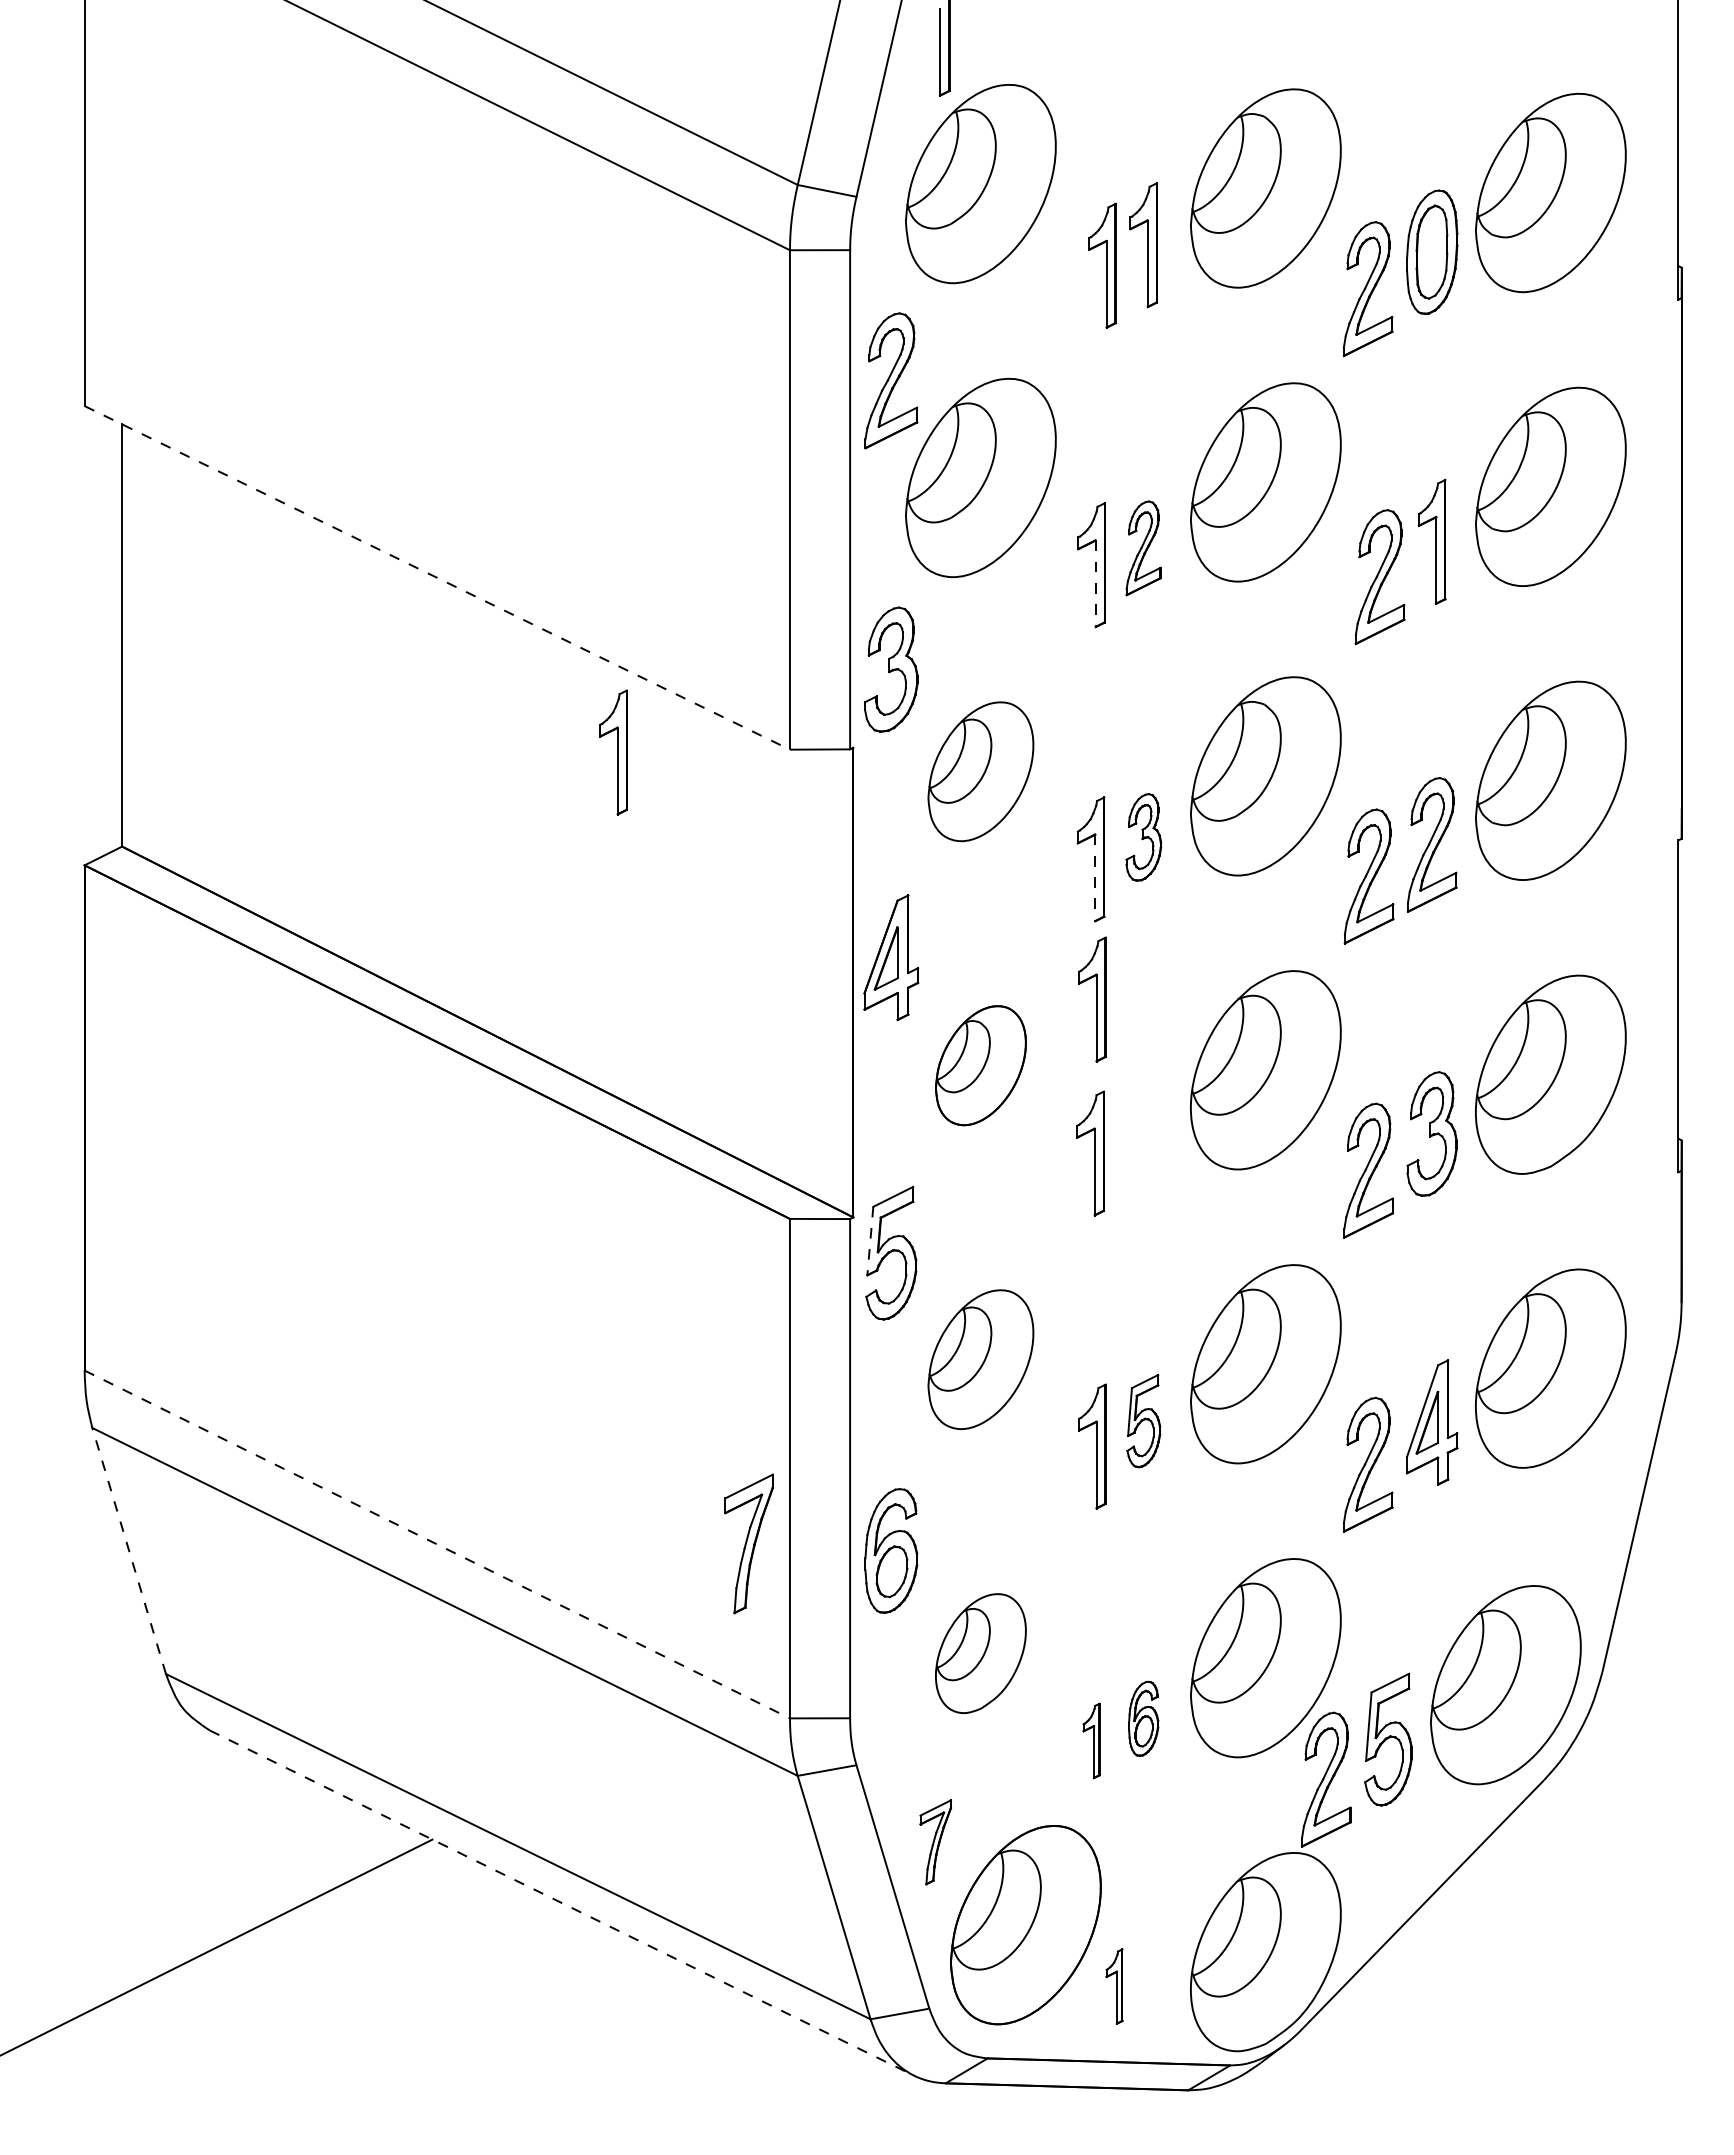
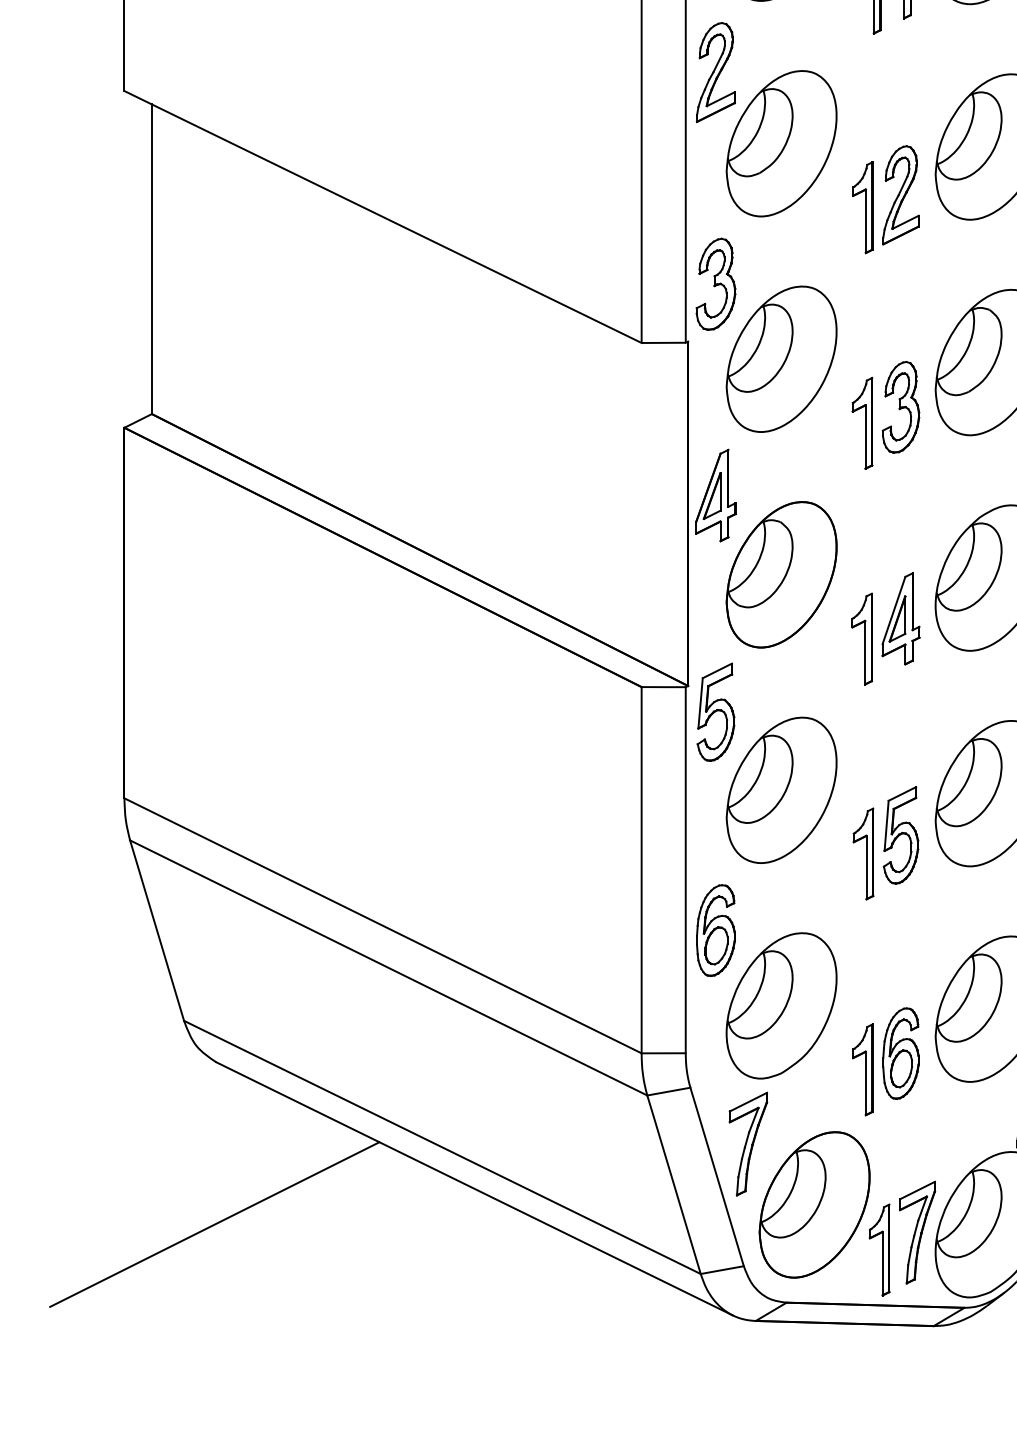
part: (1143, 548) -> (900, 195), size x1.43
line: (437, 578) -> (383, 217), dashed -> solid
line: (1095, 584) -> (865, 221), dashed -> solid
part: (613, 752) -> (512, 345), removed
part: (980, 771) -> (781, 358), size x1.43
part: (1143, 837) -> (900, 407), size x1.43
line: (1095, 878) -> (865, 437), dashed -> solid
part: (1092, 999) -> (863, 526), removed
part: (980, 1065) -> (781, 574), size x1.67
part: (1143, 1125) -> (900, 618), added
line: (870, 1241) -> (700, 703), dashed -> solid
part: (980, 1359) -> (781, 790), size x1.43
part: (1143, 1420) -> (900, 834), size x1.43
part: (749, 1543) -> (917, 1232), moved
line: (437, 1544) -> (383, 925), dashed -> solid
line: (129, 1550) -> (157, 930), dashed -> solid
part: (980, 1653) -> (781, 1005), size x1.67
part: (1143, 1718) -> (900, 1053), size x1.67
part: (1091, 1740) -> (862, 1069), size x1.67
part: (935, 1842) -> (748, 1144), size x1.67
line: (562, 1903) -> (474, 1189), dashed -> solid
part: (1114, 1986) -> (879, 1249), size x1.67

